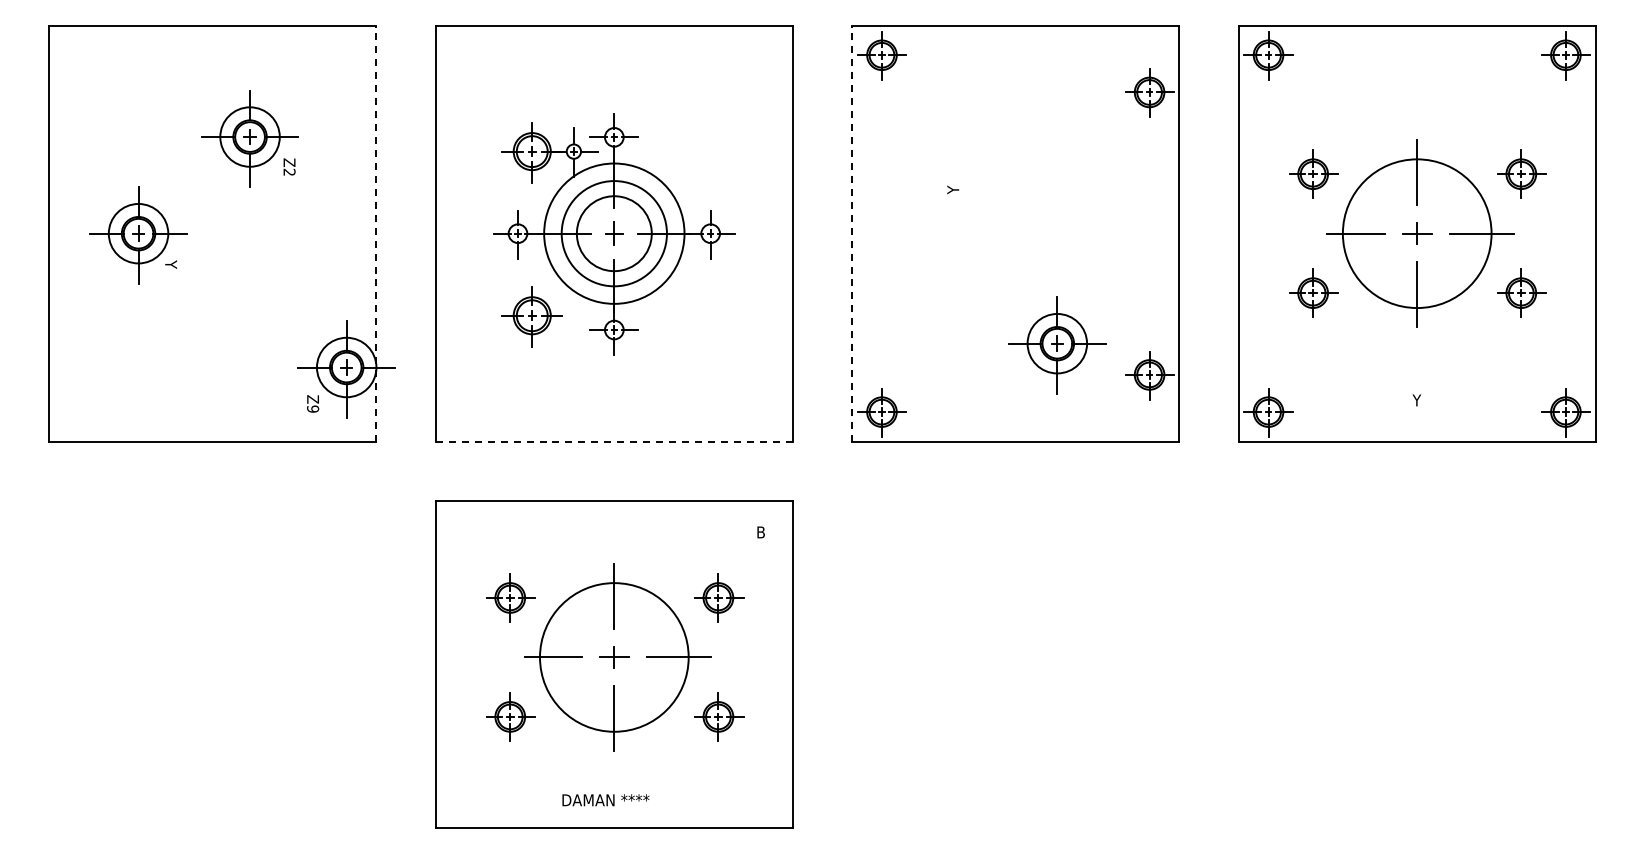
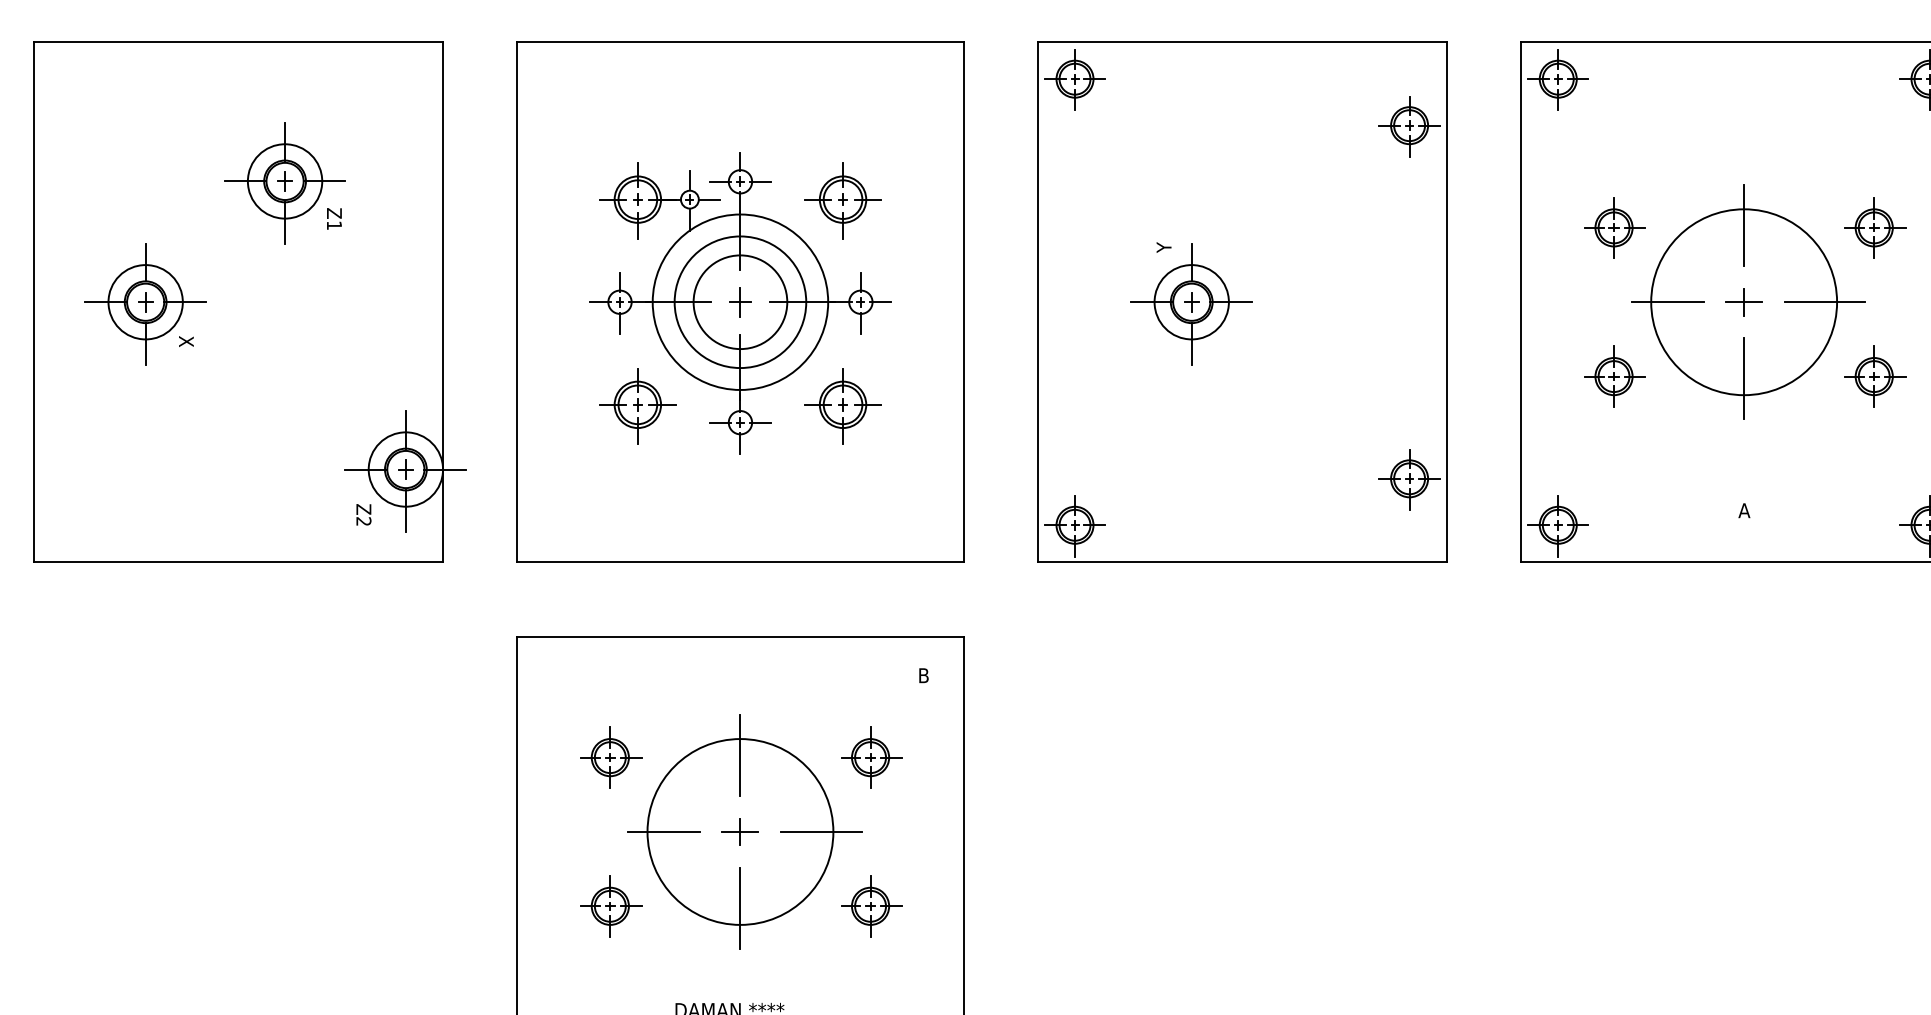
part: (696, 152) -> (843, 200), added
text: (289, 171) -> (334, 224), Z2 -> Z1
line: (376, 233) -> (443, 301), dashed -> solid
line: (852, 233) -> (1038, 301), dashed -> solid
text: (170, 264) -> (185, 340), Y -> X
part: (696, 316) -> (843, 405), added
part: (1057, 345) -> (1191, 304), moved
text: (1417, 400) -> (1744, 510), Y -> A
text: (313, 408) -> (364, 520), Z9 -> Z2
line: (614, 441) -> (740, 562), dashed -> solid

